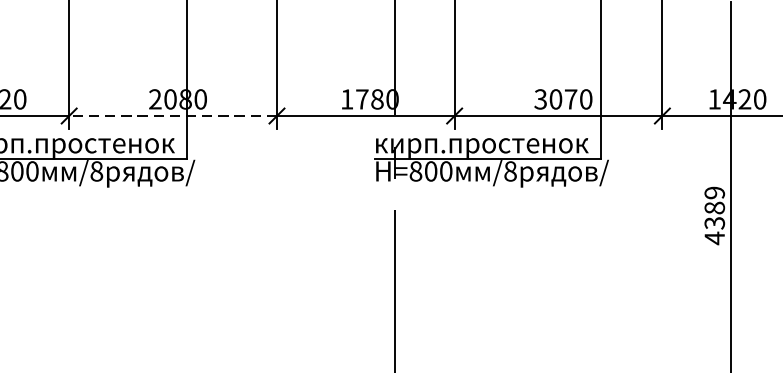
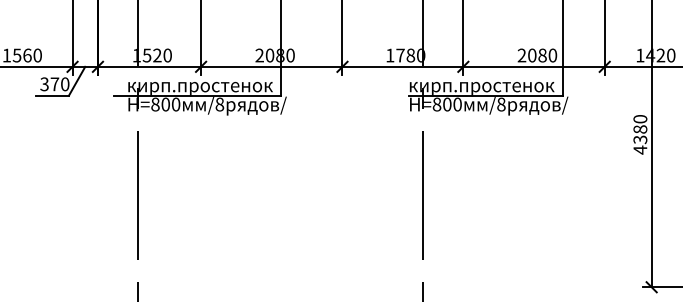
text: (554, 99) -> (531, 55), 3070 -> 2080
line: (172, 115) -> (271, 66), dashed -> solid
text: (714, 193) -> (640, 119), 4389 -> 4380

